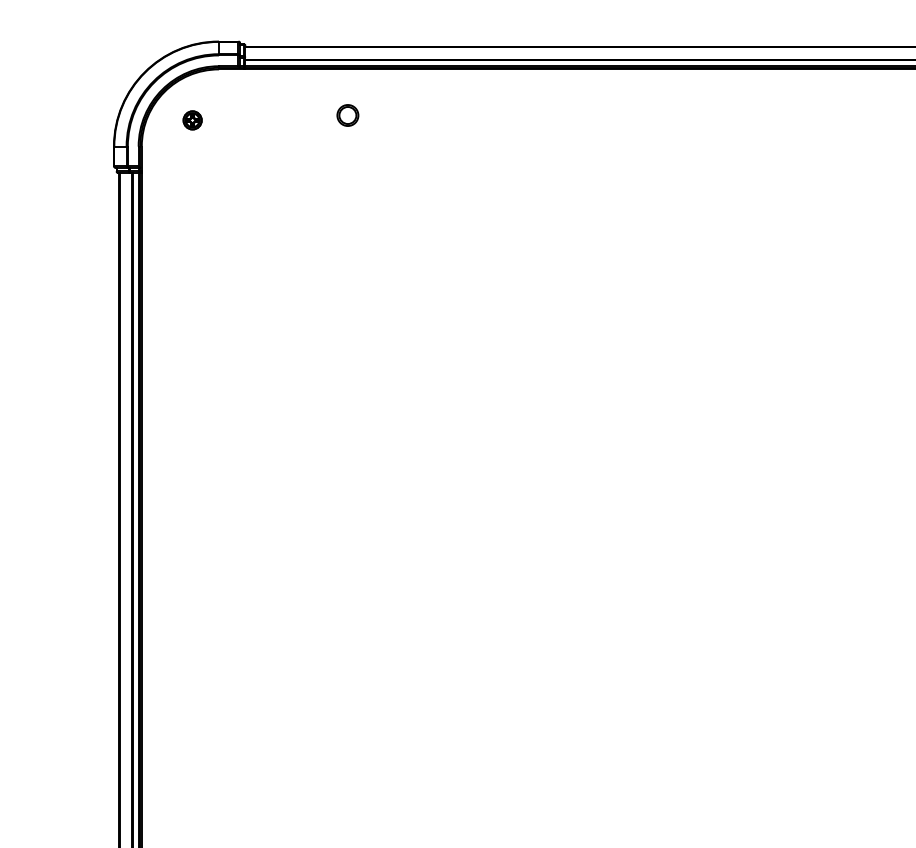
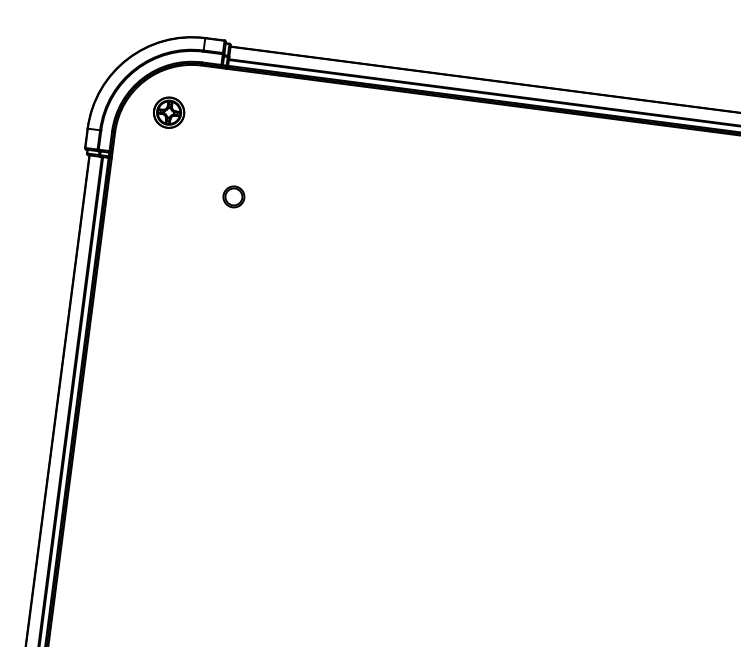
part: (347, 115) -> (233, 196), moved
part: (192, 120) -> (168, 112), size x1.67

